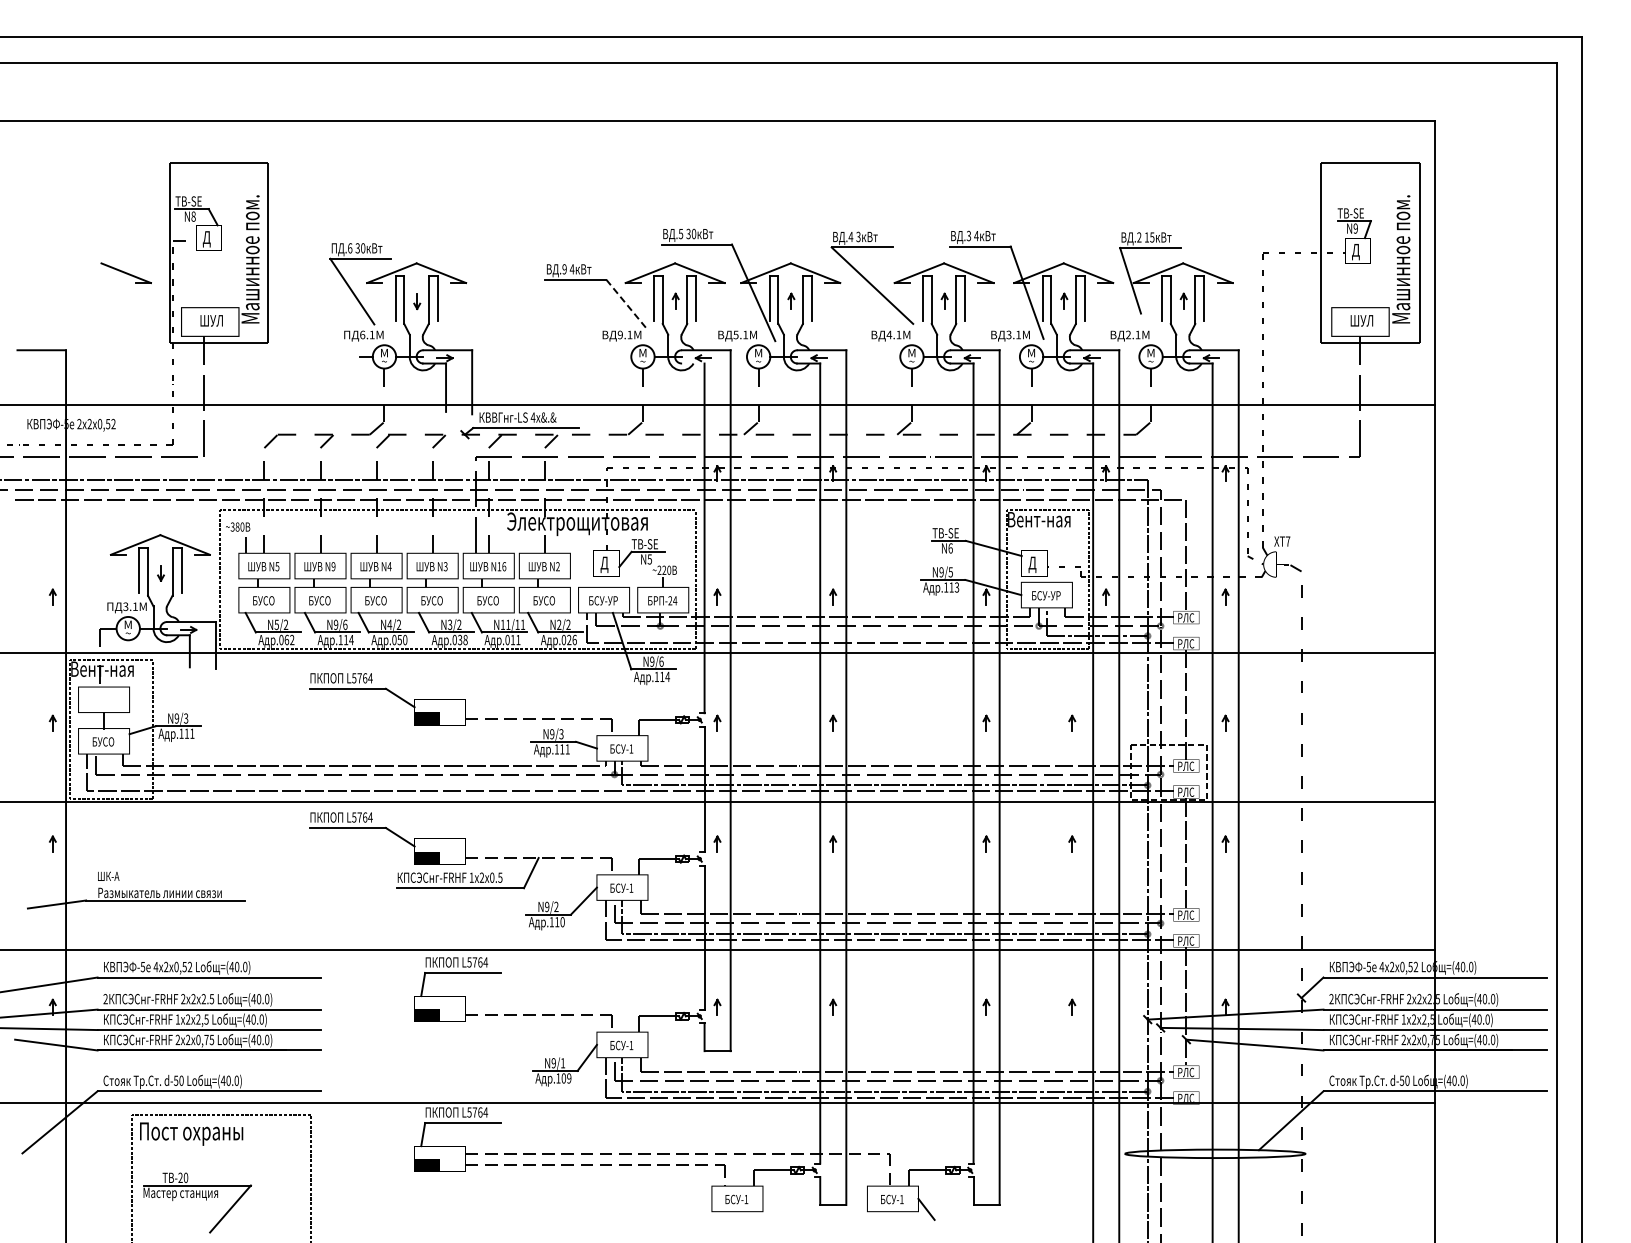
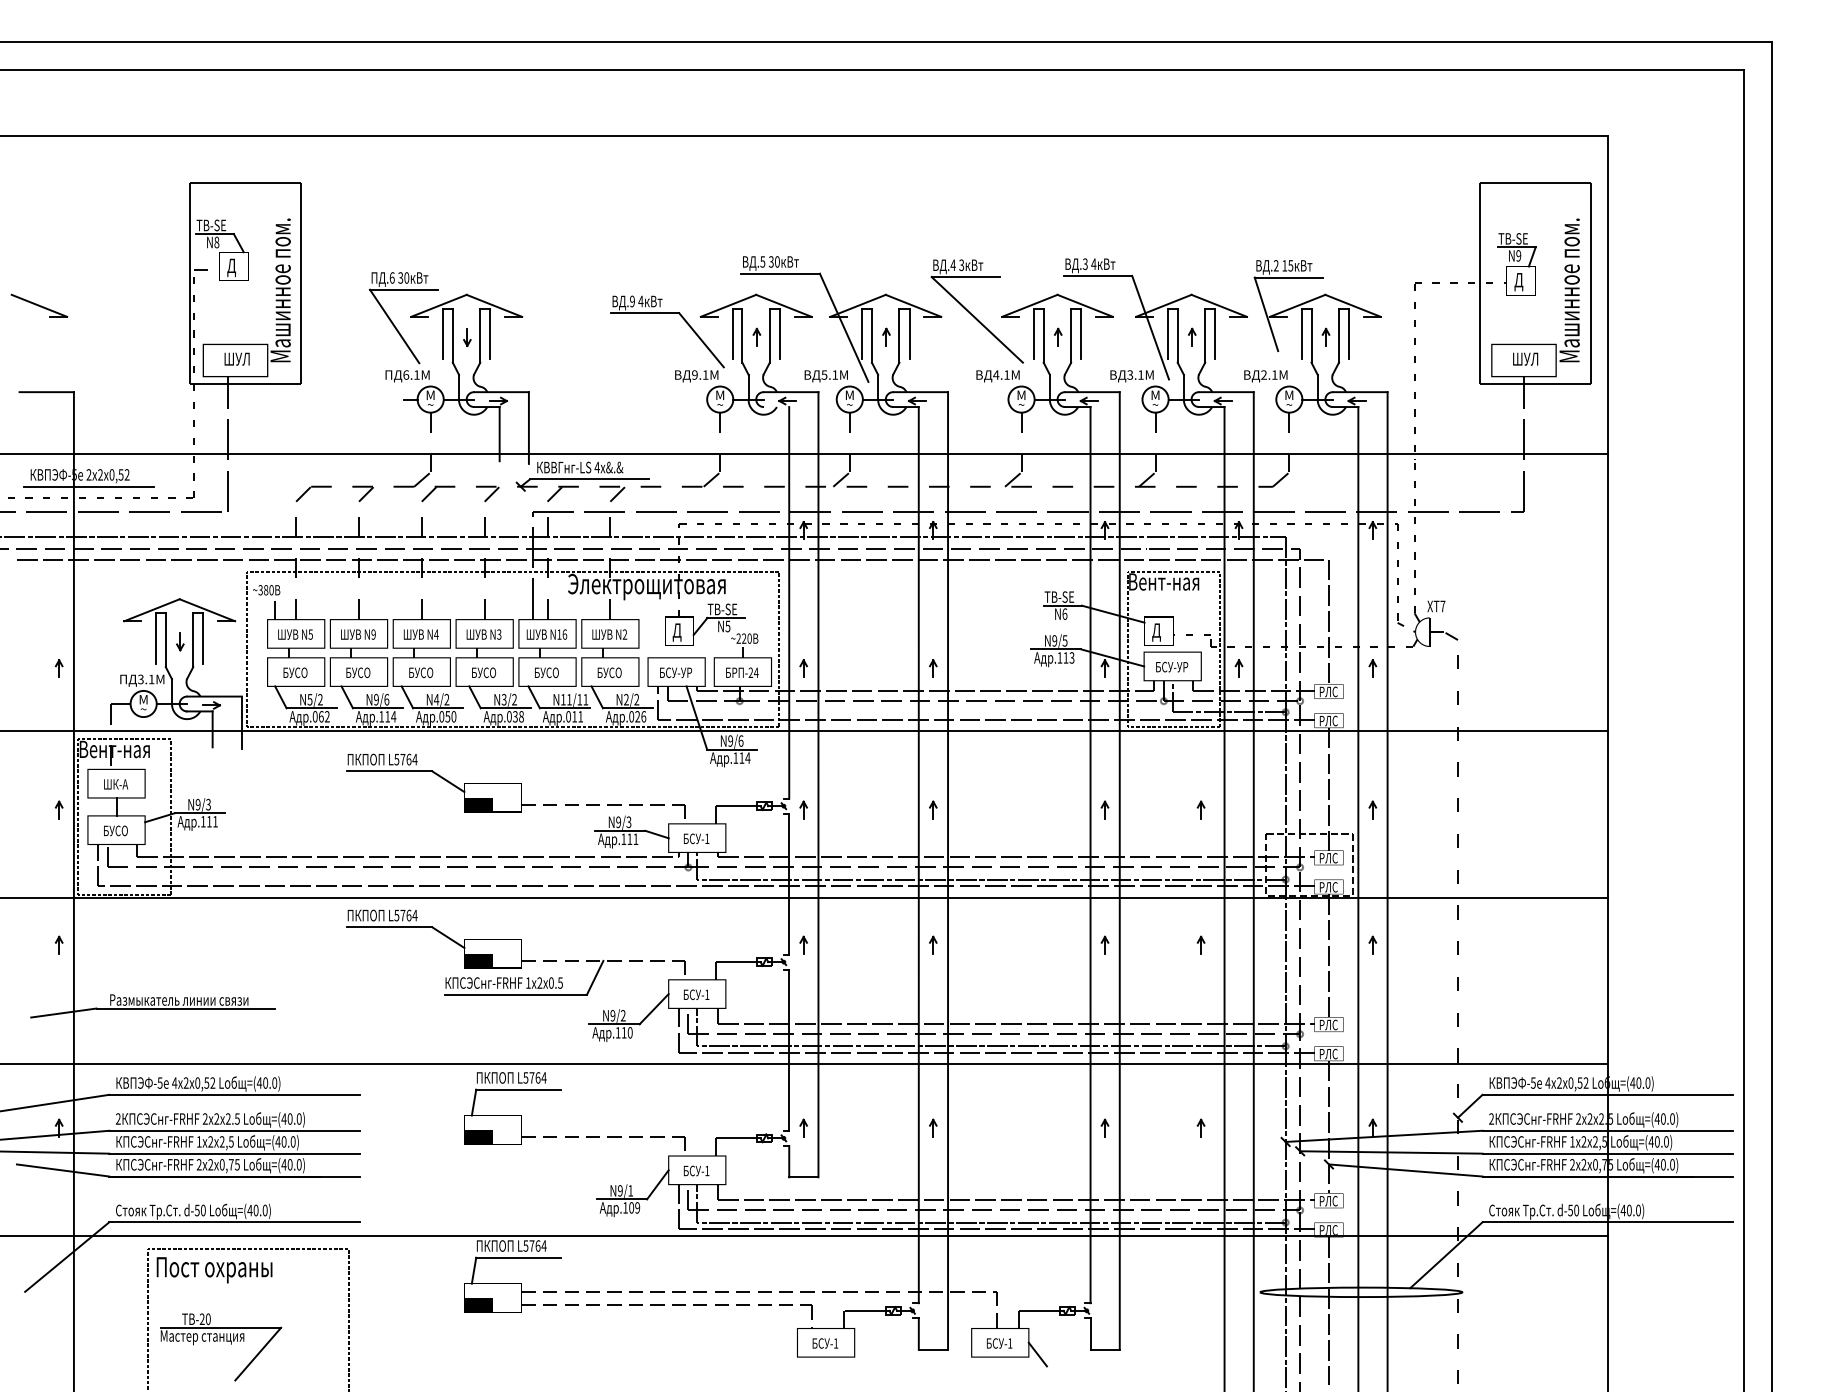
part: (125, 272) -> (38, 305), moved
line: (626, 304) -> (701, 340), dashed -> solid
line: (79, 434) -> (89, 486), added
text: (108, 875) -> (115, 783), moved
line: (1186, 1170) -> (1329, 1310), added

